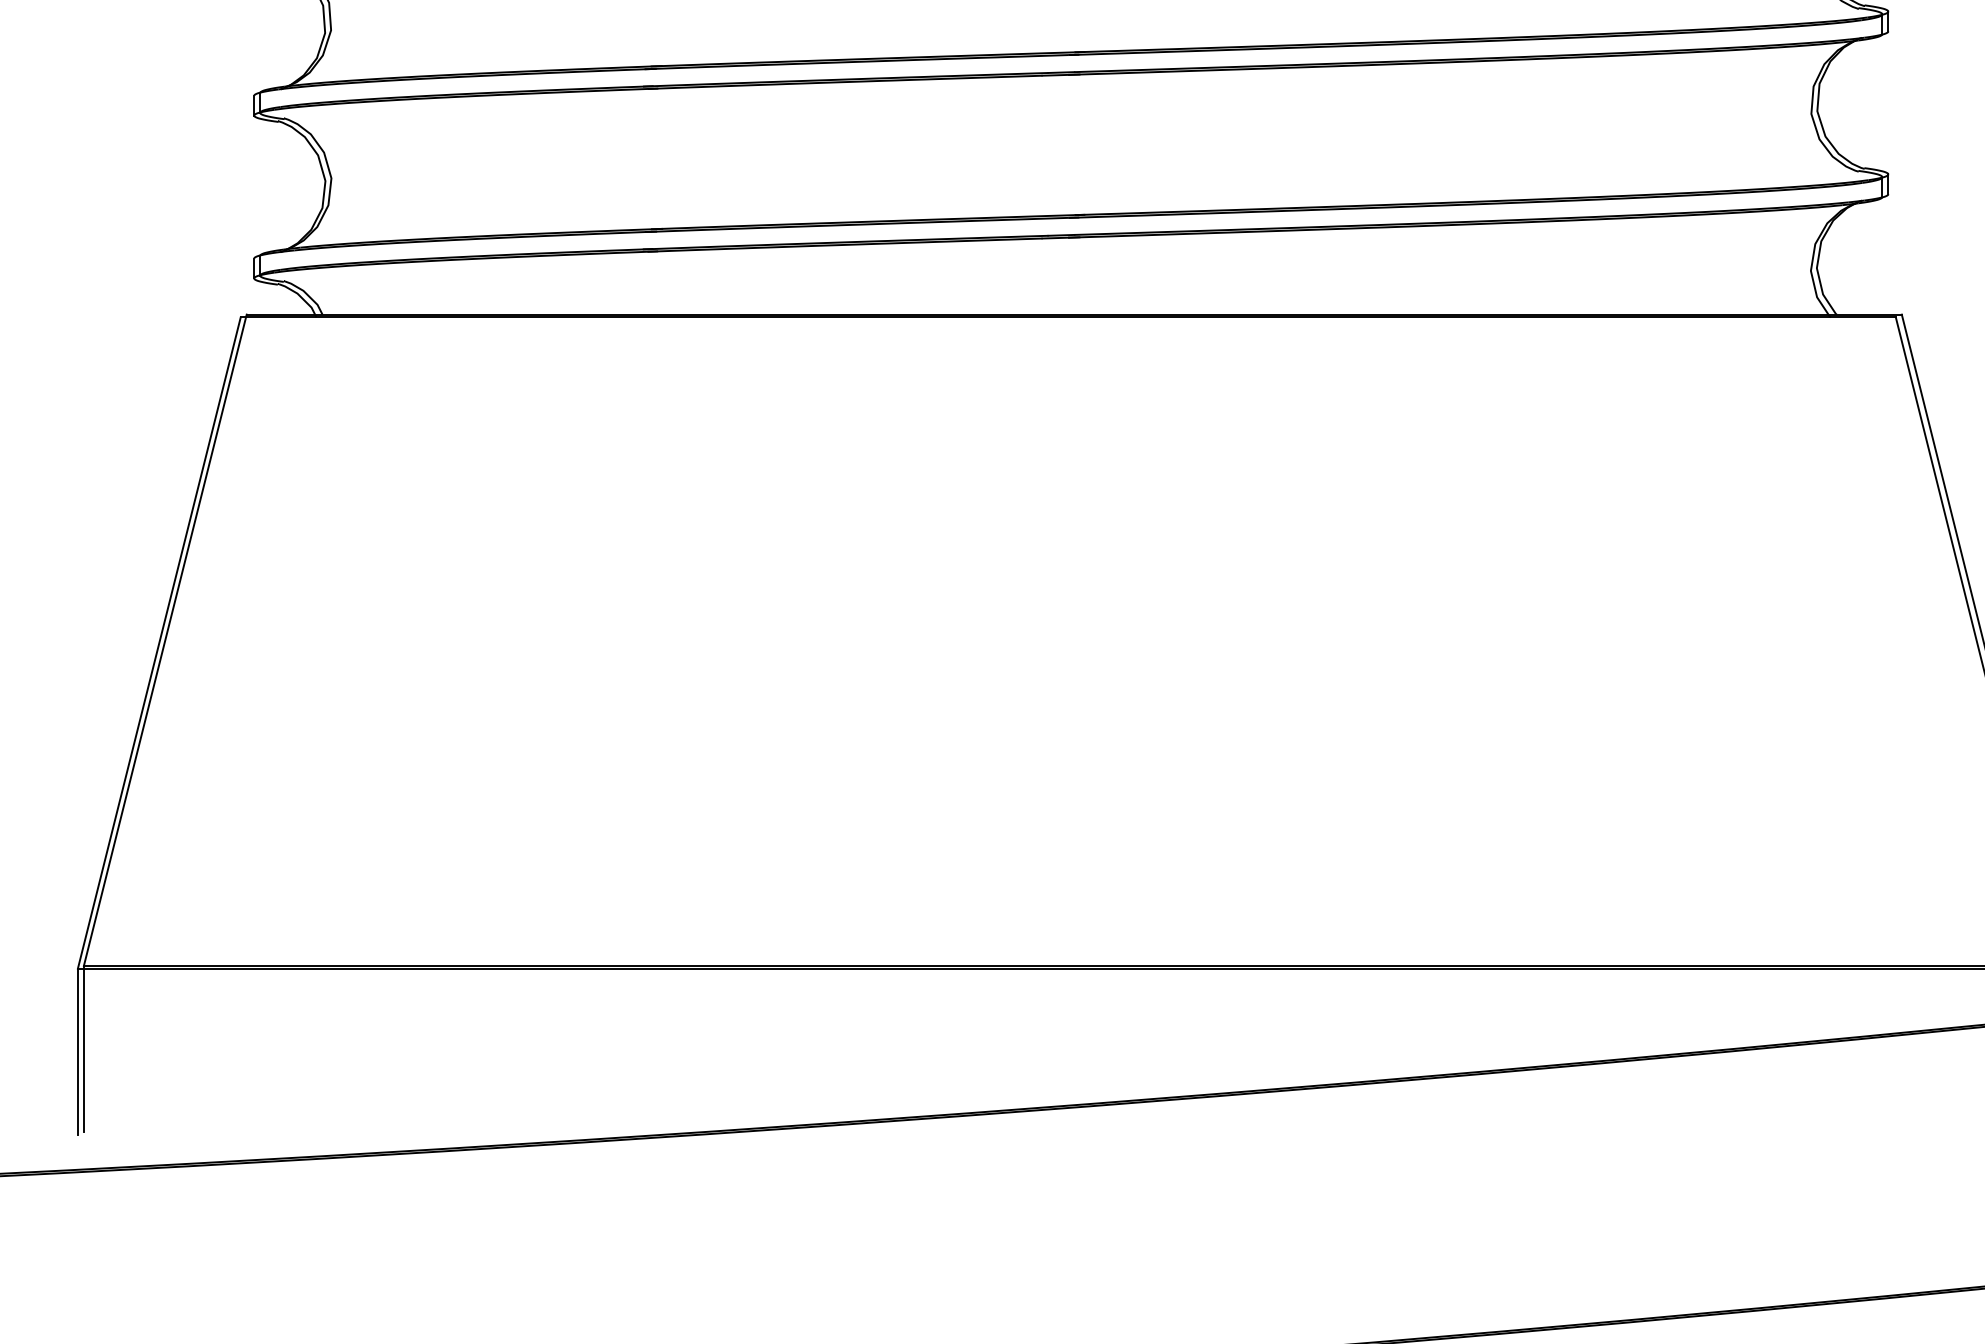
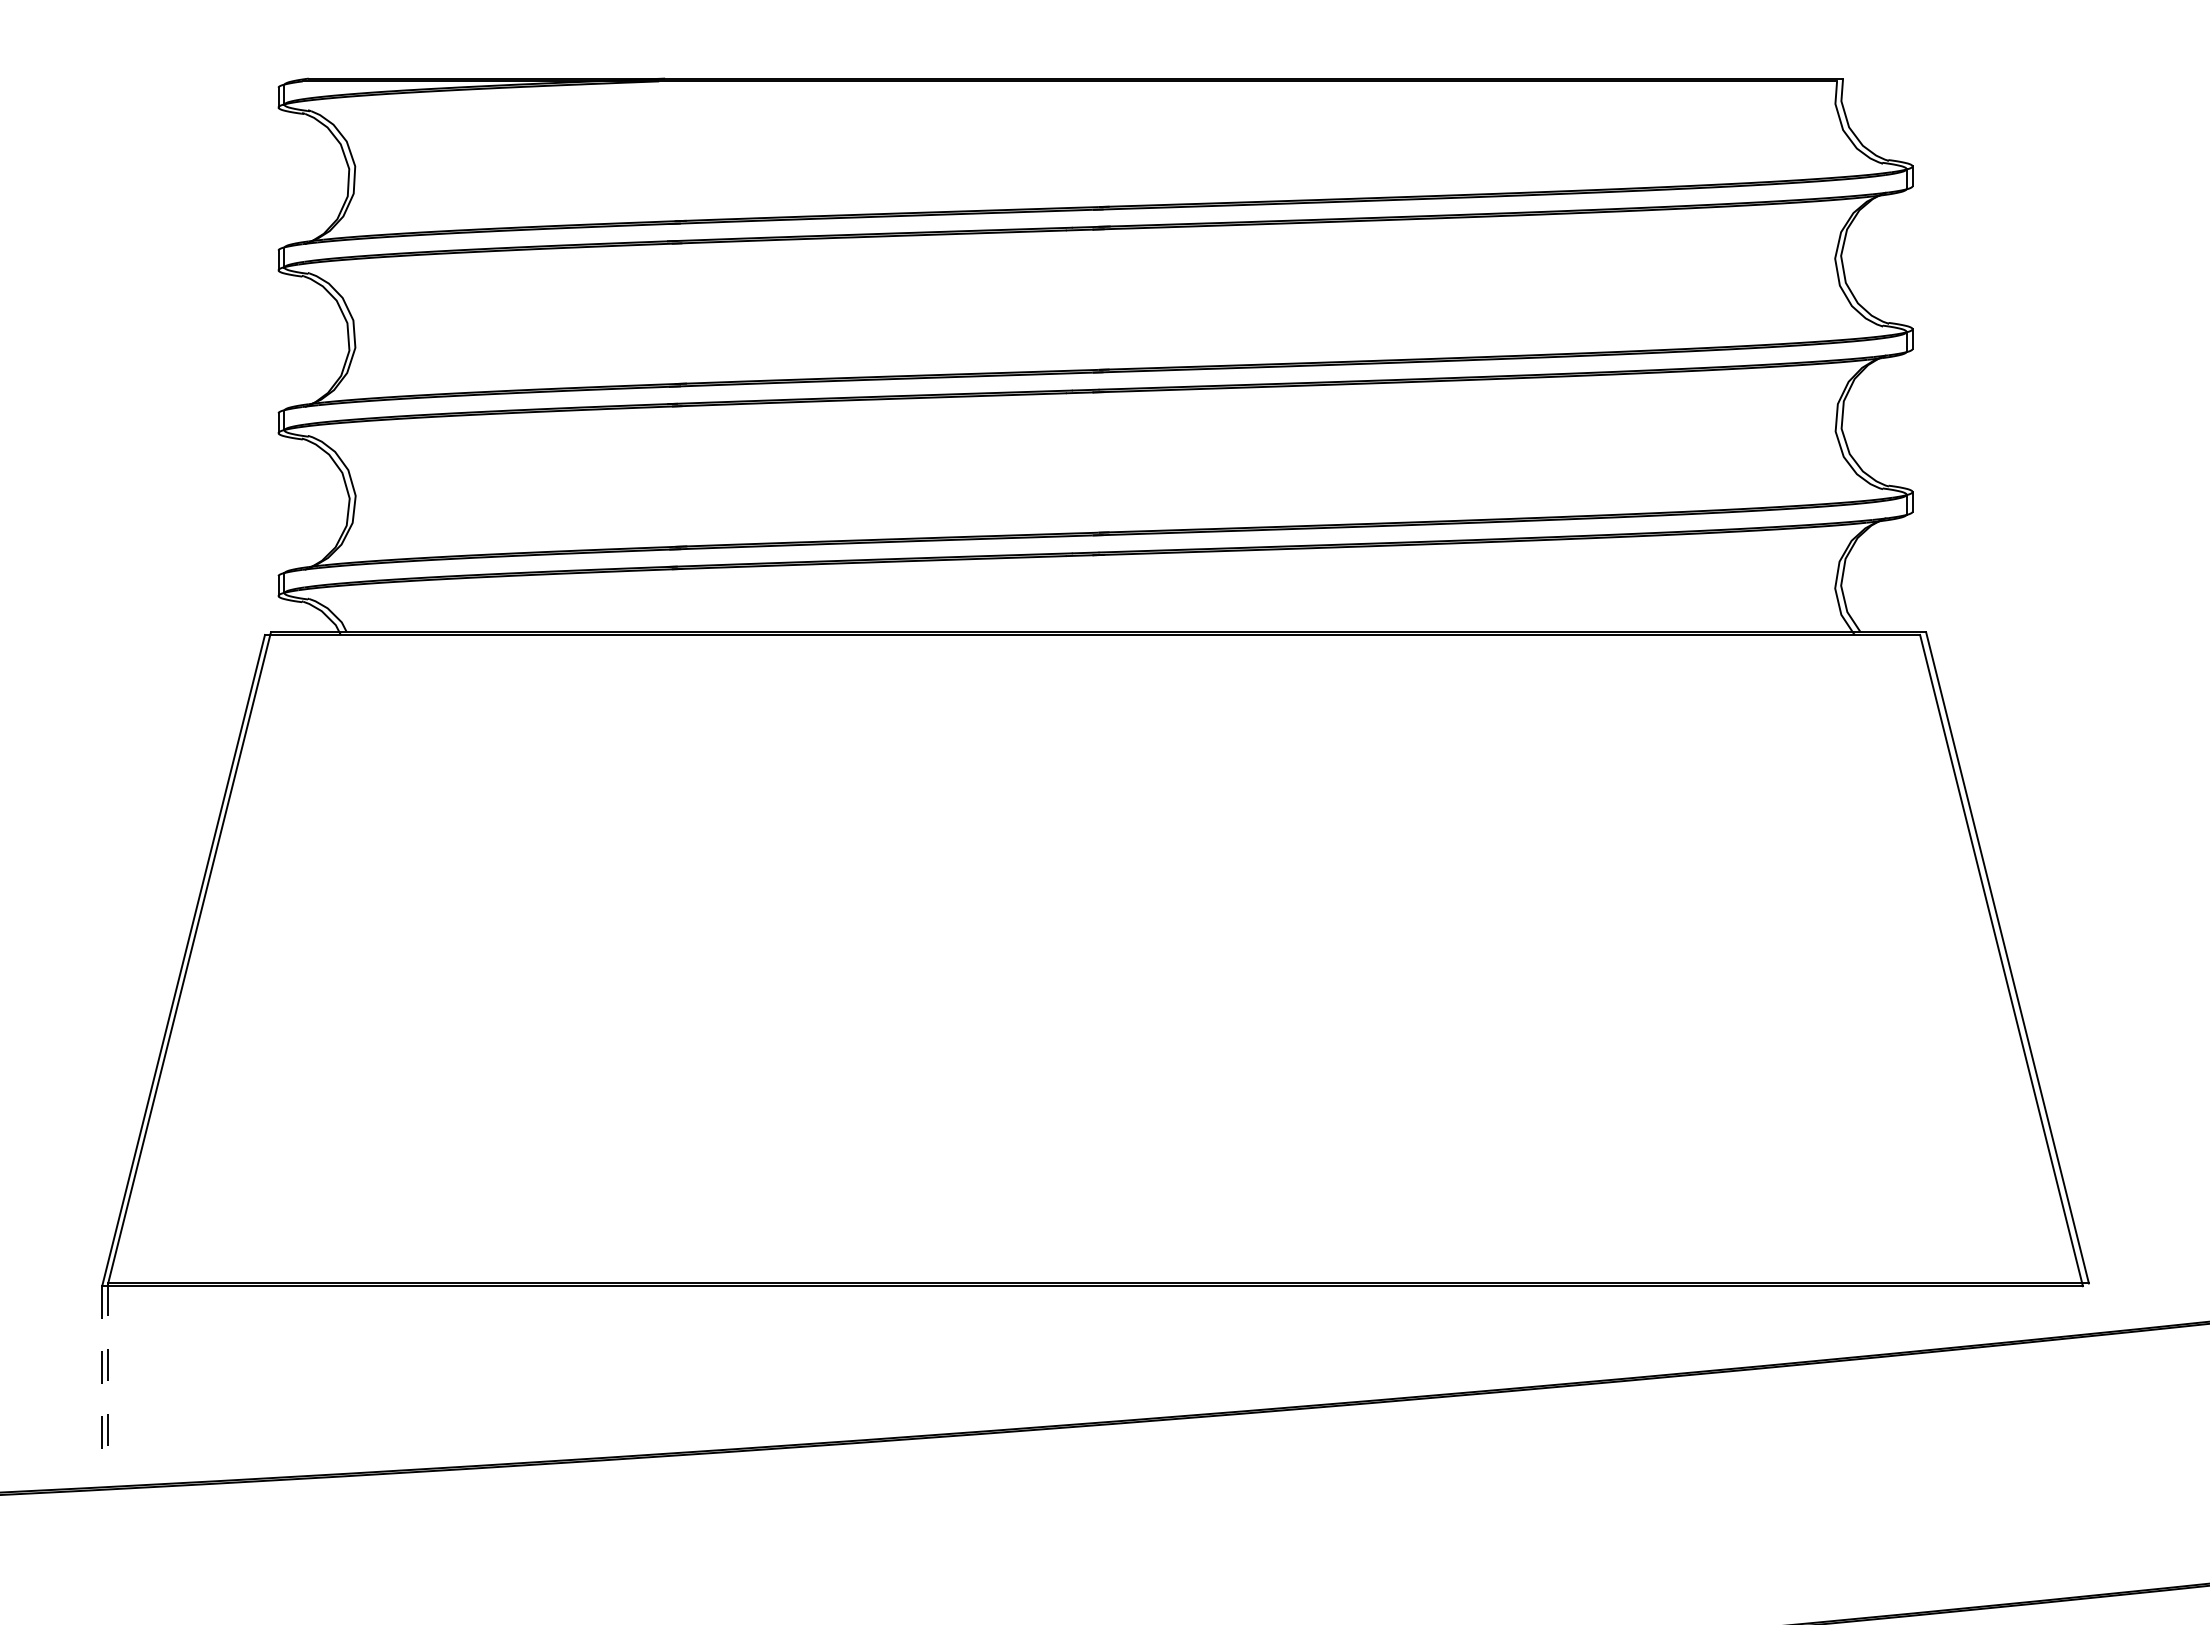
line: (84, 1049) -> (108, 1367), solid -> dashed
line: (78, 1051) -> (102, 1369), solid -> dashed

